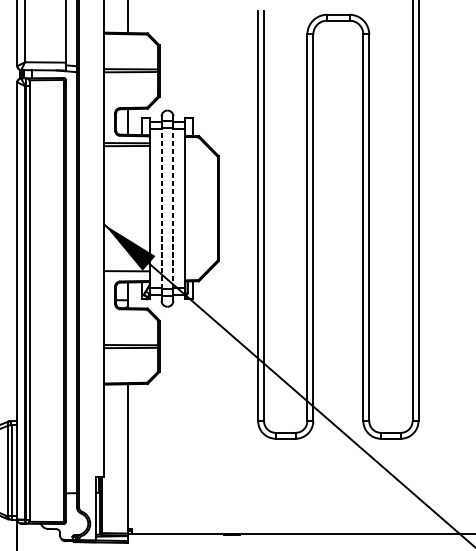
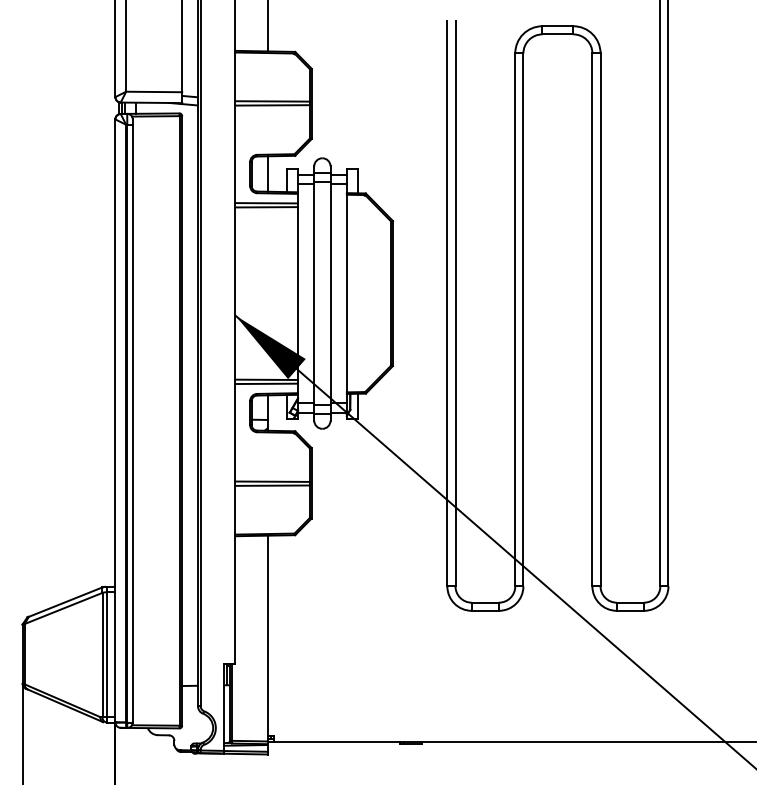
line: (161, 208) -> (314, 293), dashed -> solid
line: (173, 208) -> (330, 293), dashed -> solid
line: (126, 273) -> (266, 383), added

